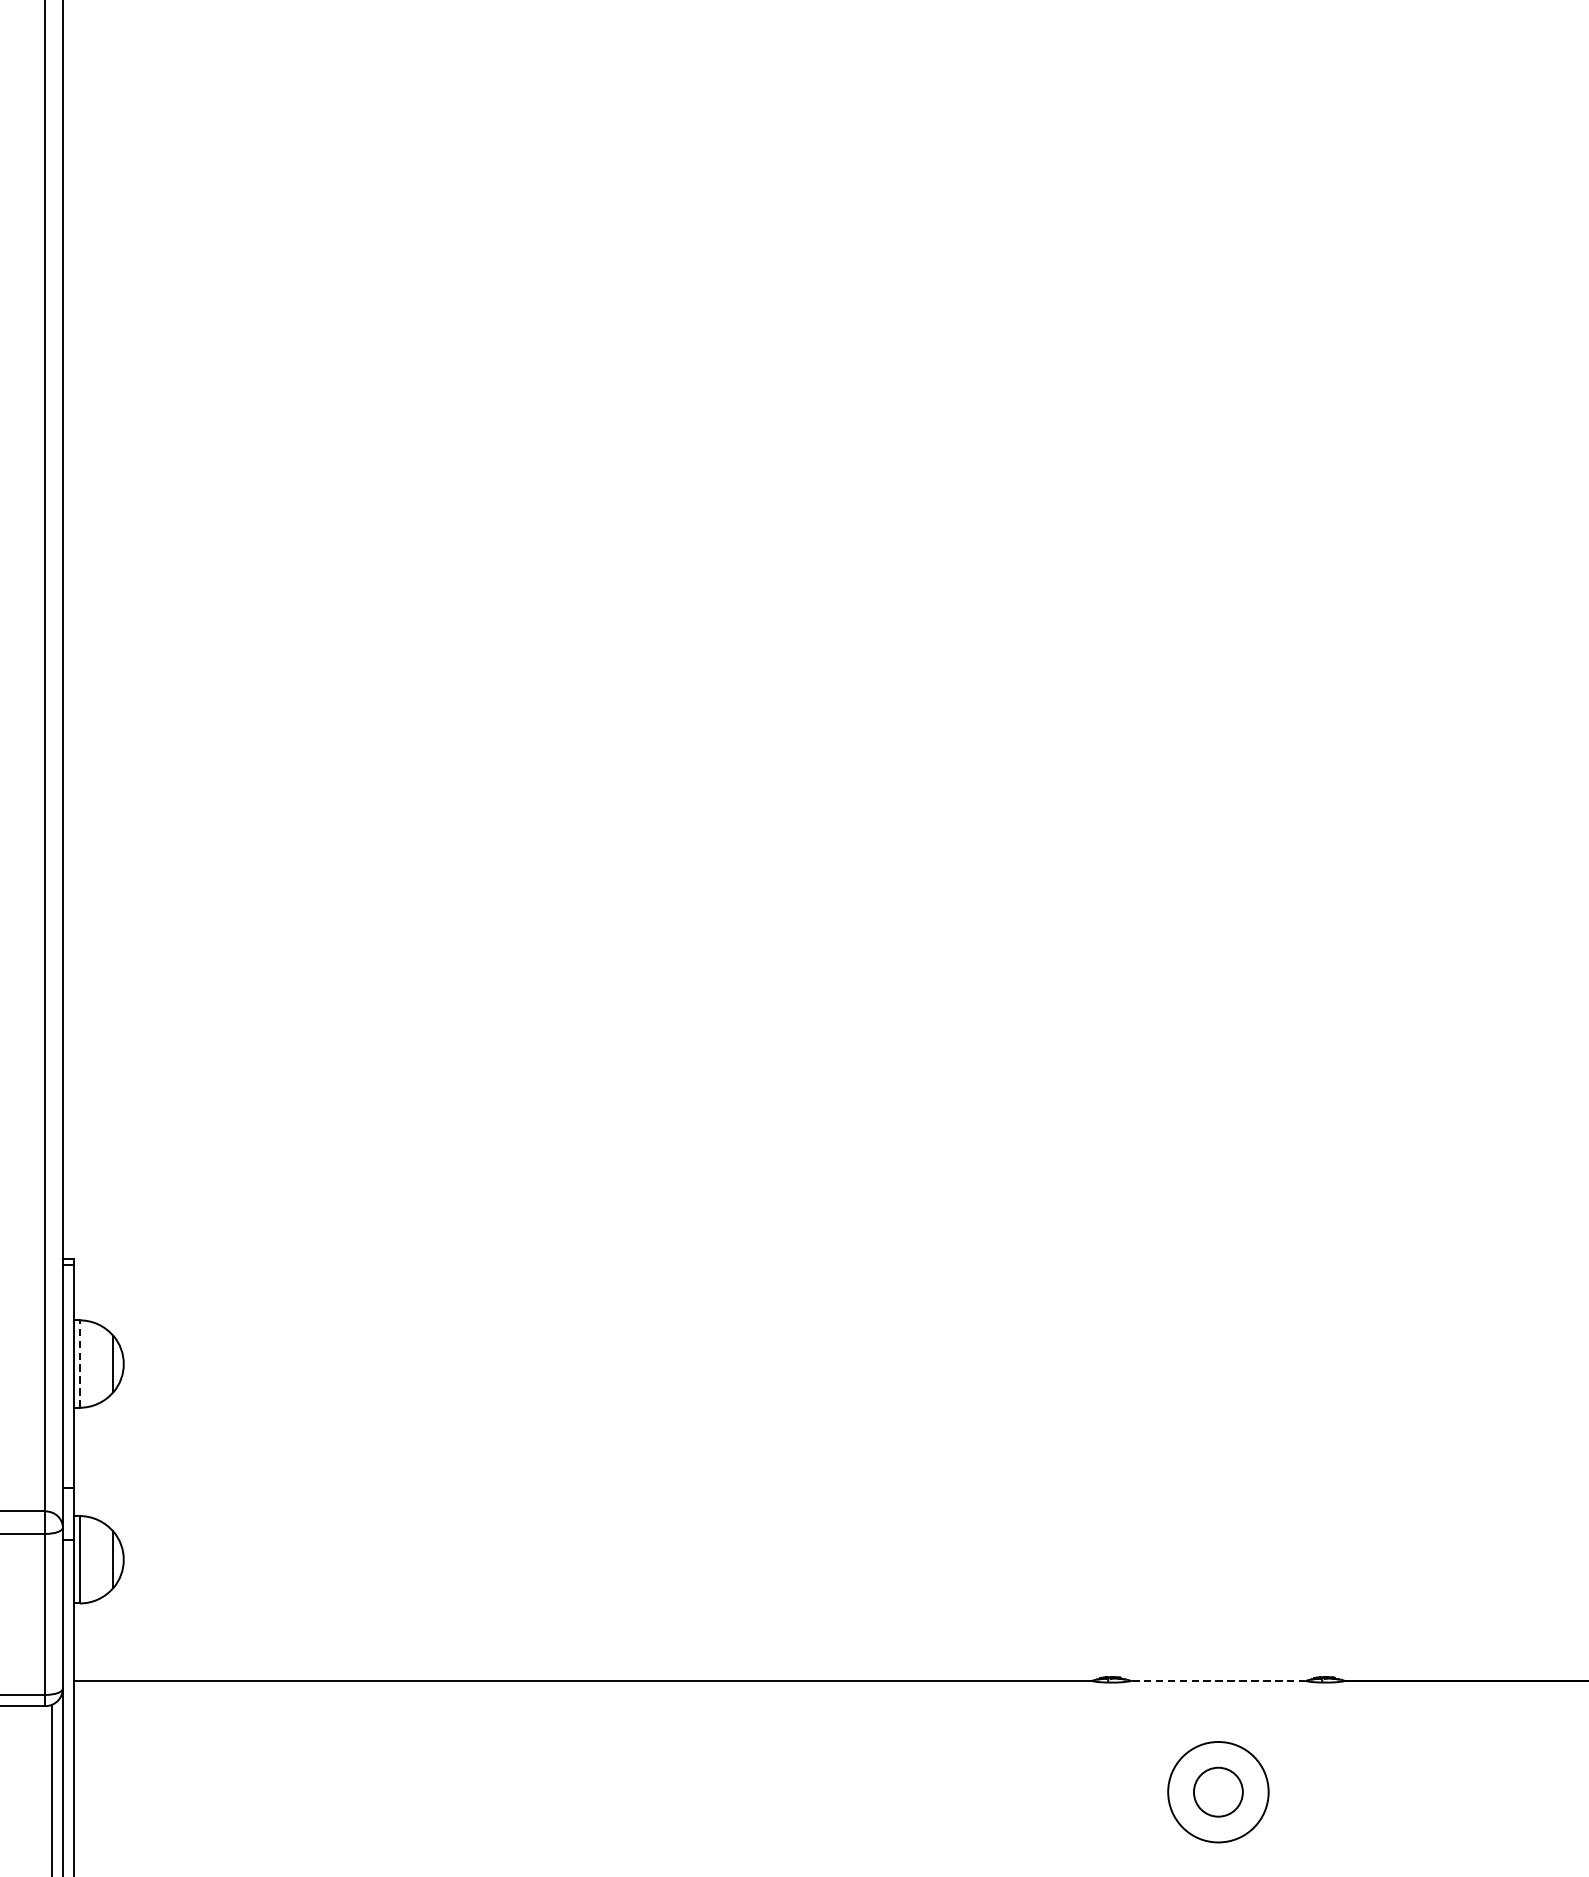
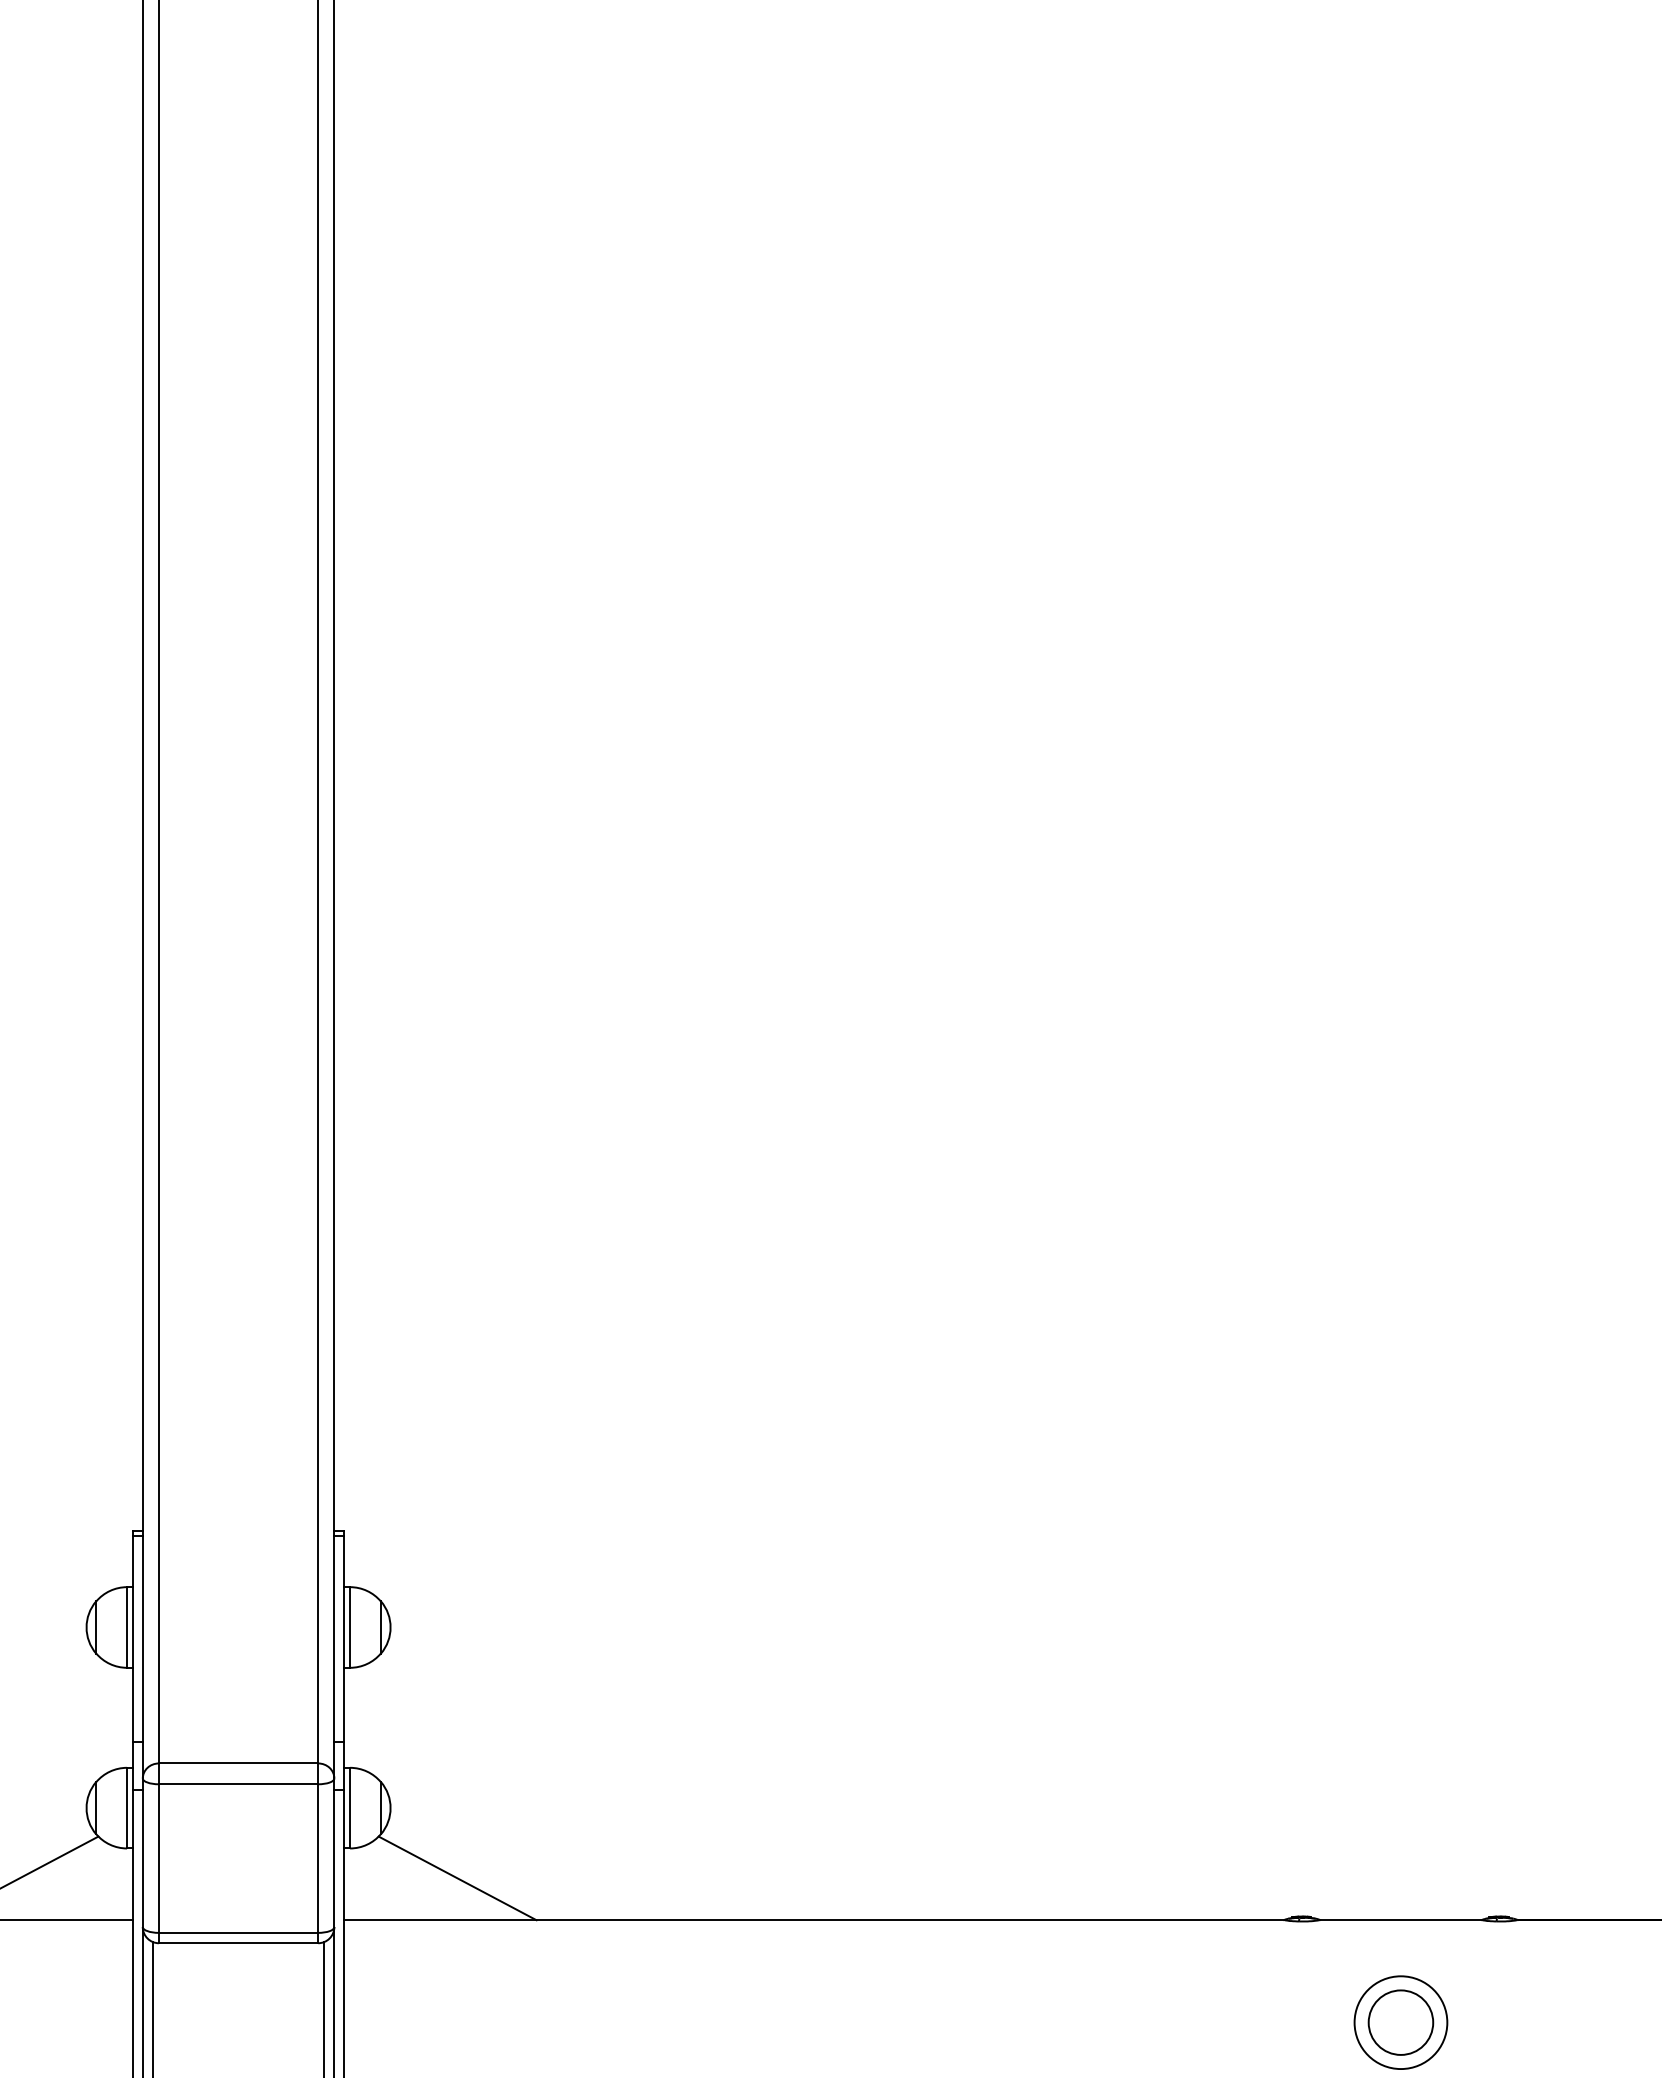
line: (80, 1362) -> (350, 1626), dashed -> solid
line: (196, 1636) -> (457, 1878), added
line: (1217, 1681) -> (1400, 1920), dashed -> solid
circle: (1217, 1792) -> (1400, 2022), size x1.43

